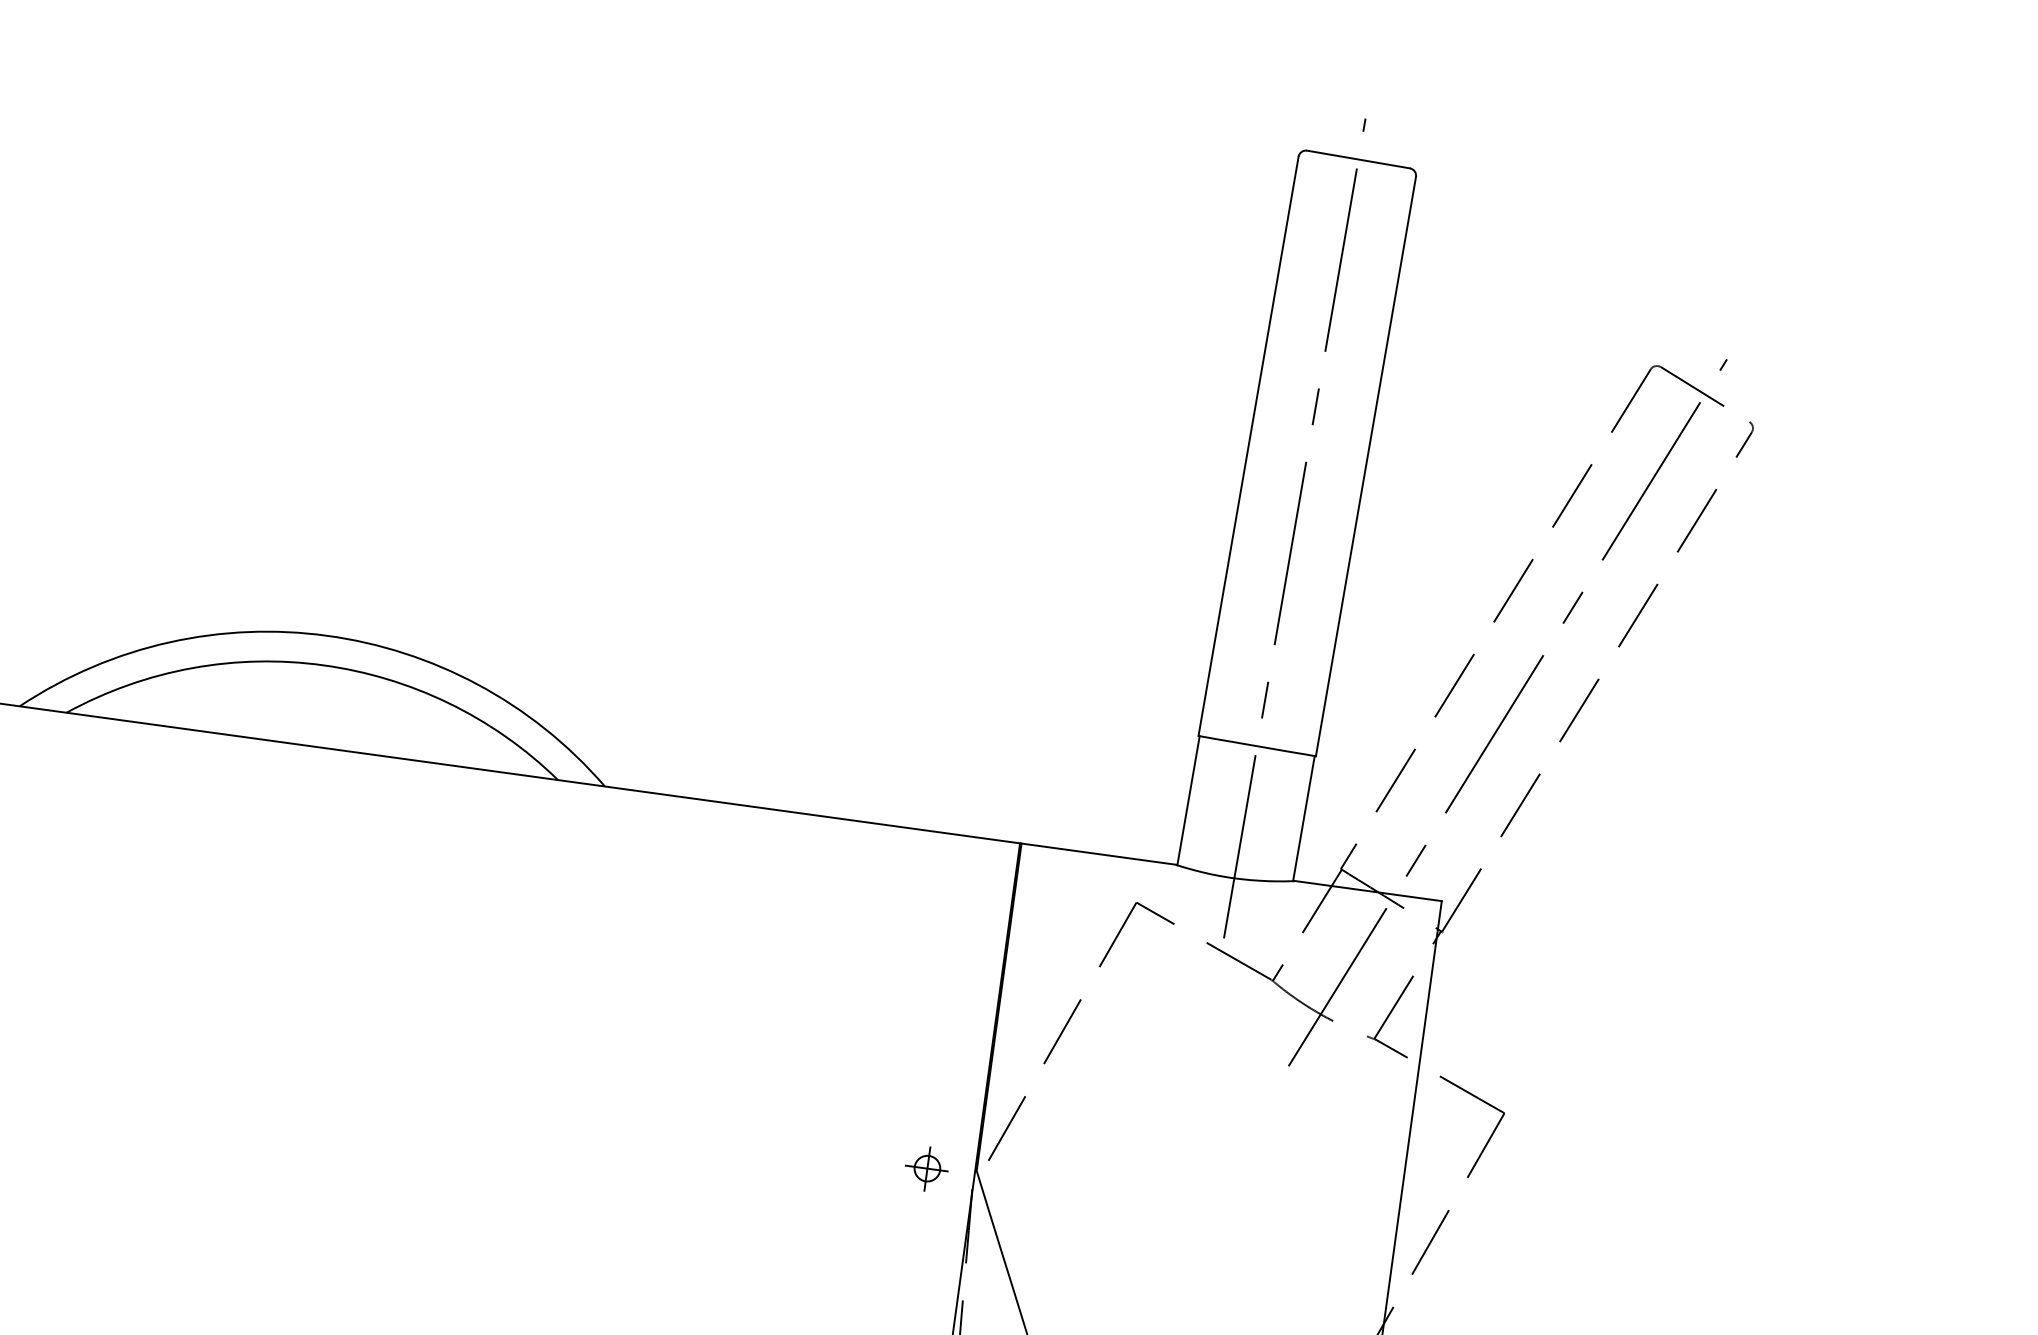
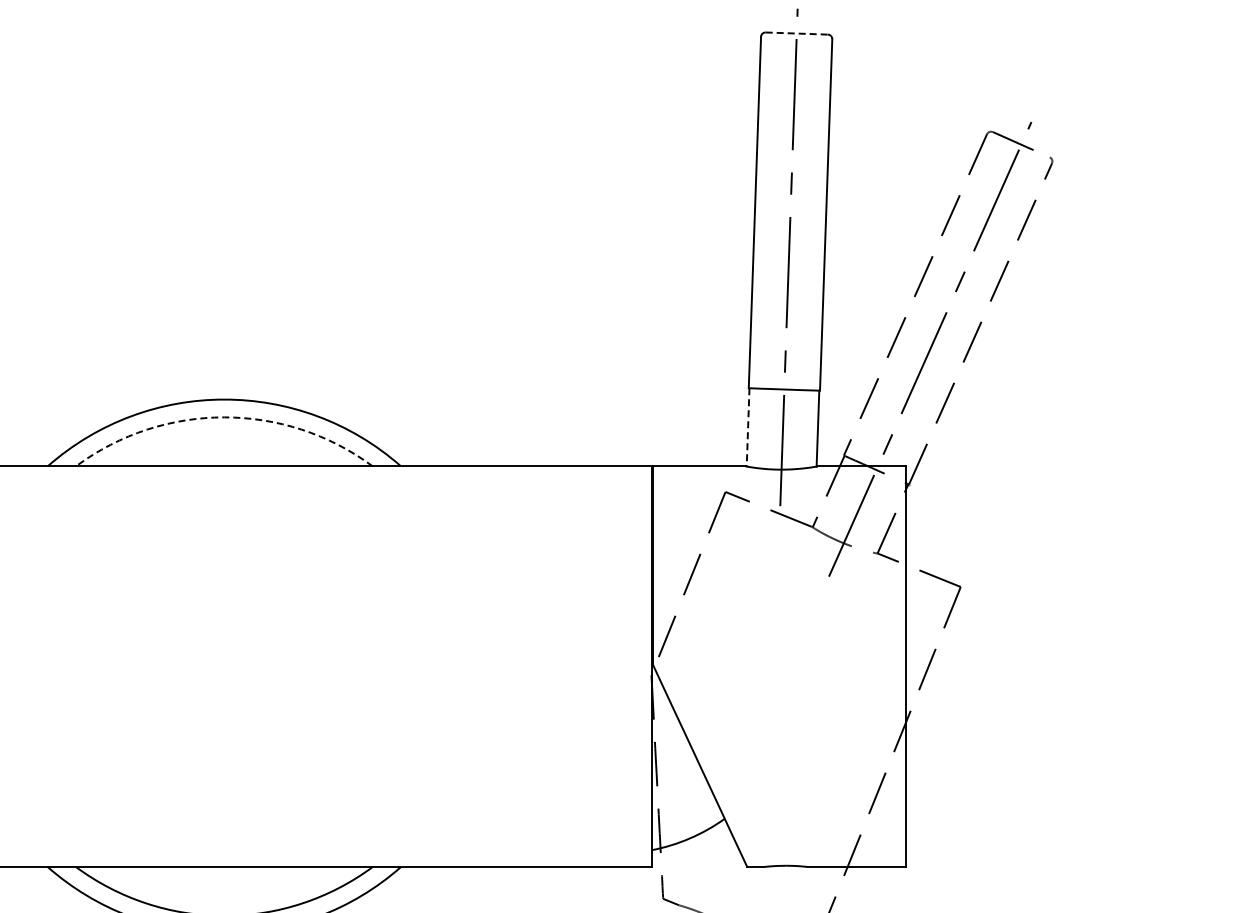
line: (1359, 159) -> (797, 33), solid -> dashed
arc: (323, 665) -> (224, 417), solid -> dashed
line: (1189, 800) -> (748, 427), solid -> dashed
part: (926, 1168) -> (622, 666), removed

